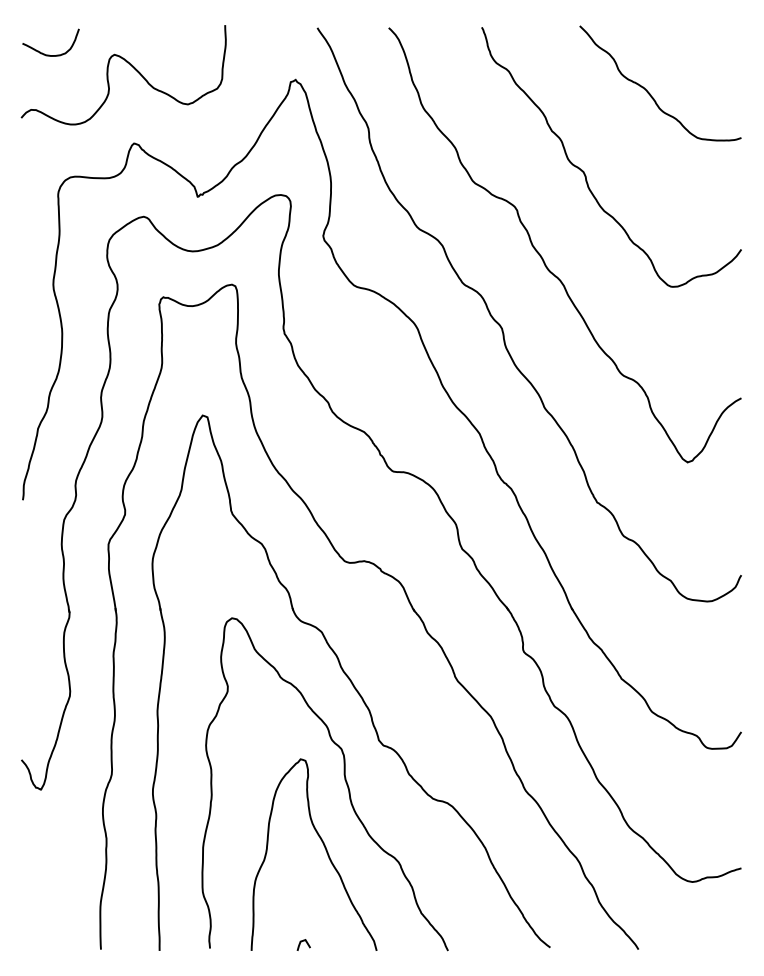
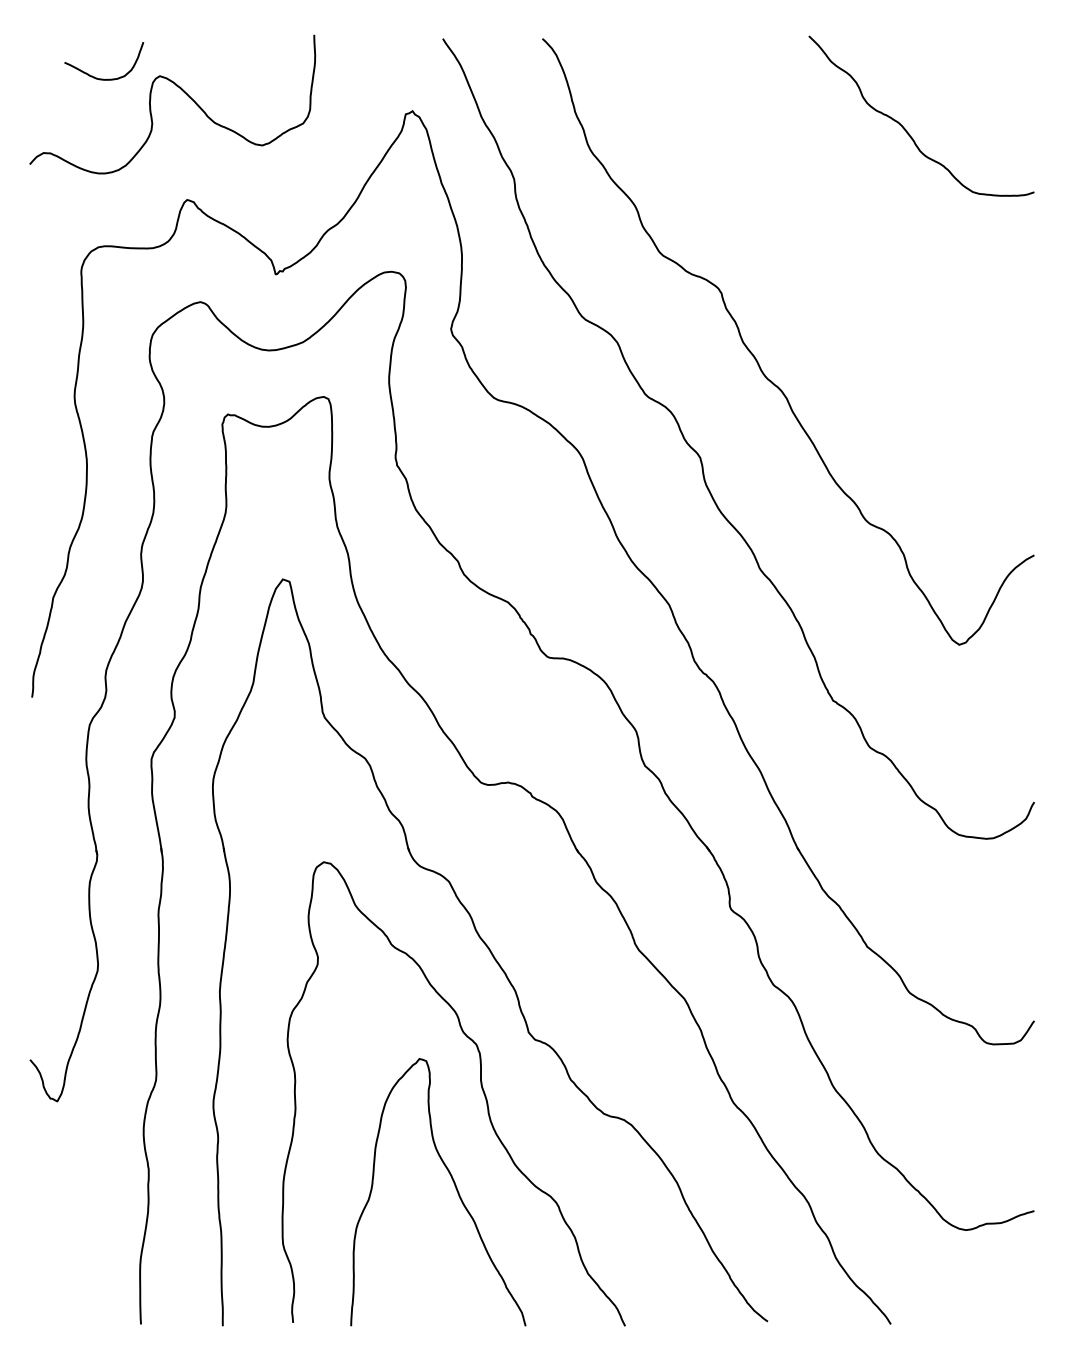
curve: (50, 54) -> (103, 78), moved
curve: (583, 171) -> (814, 238), removed
curve: (300, 943) -> (419, 1316), removed

